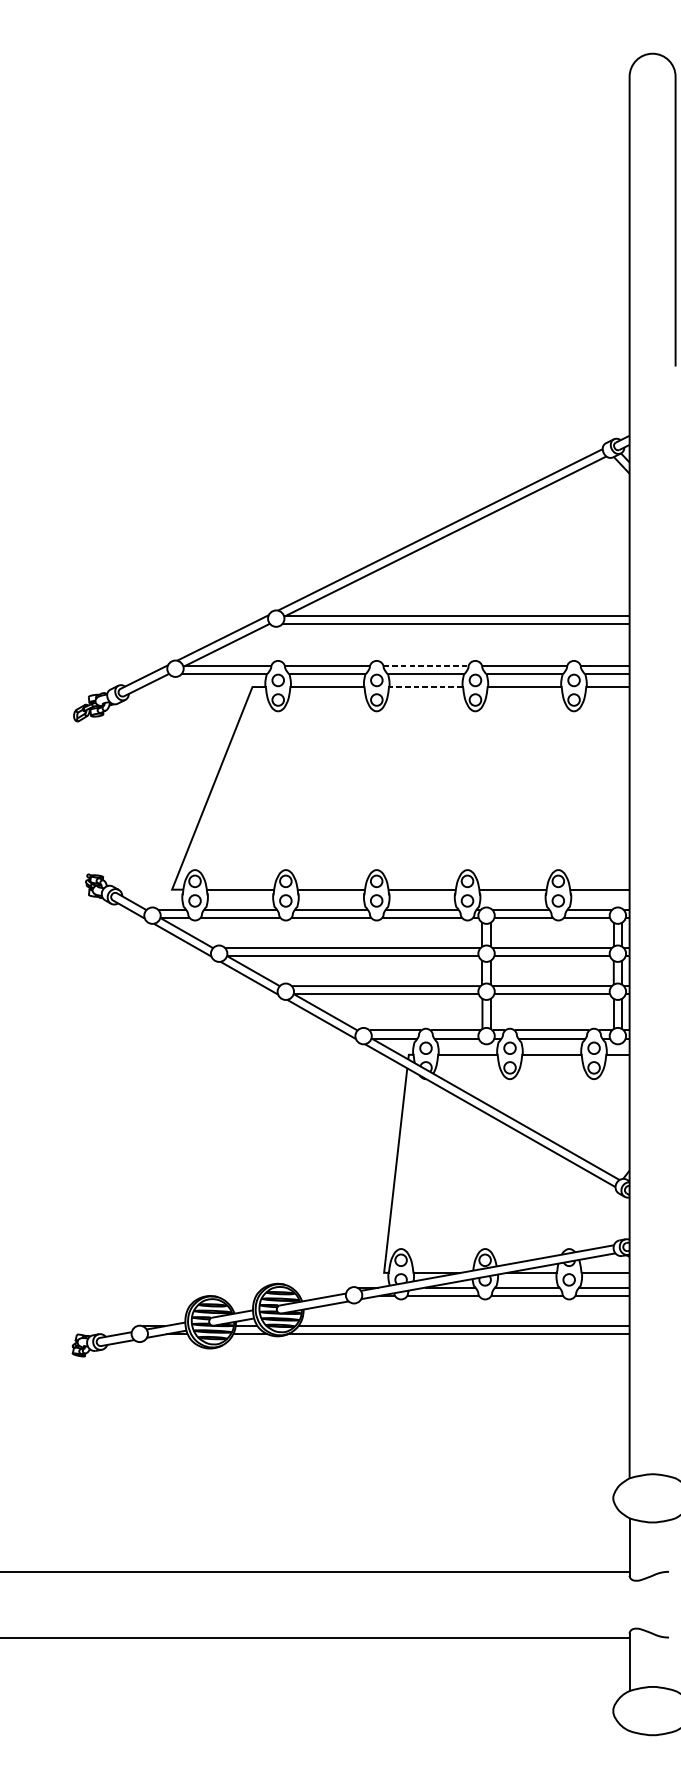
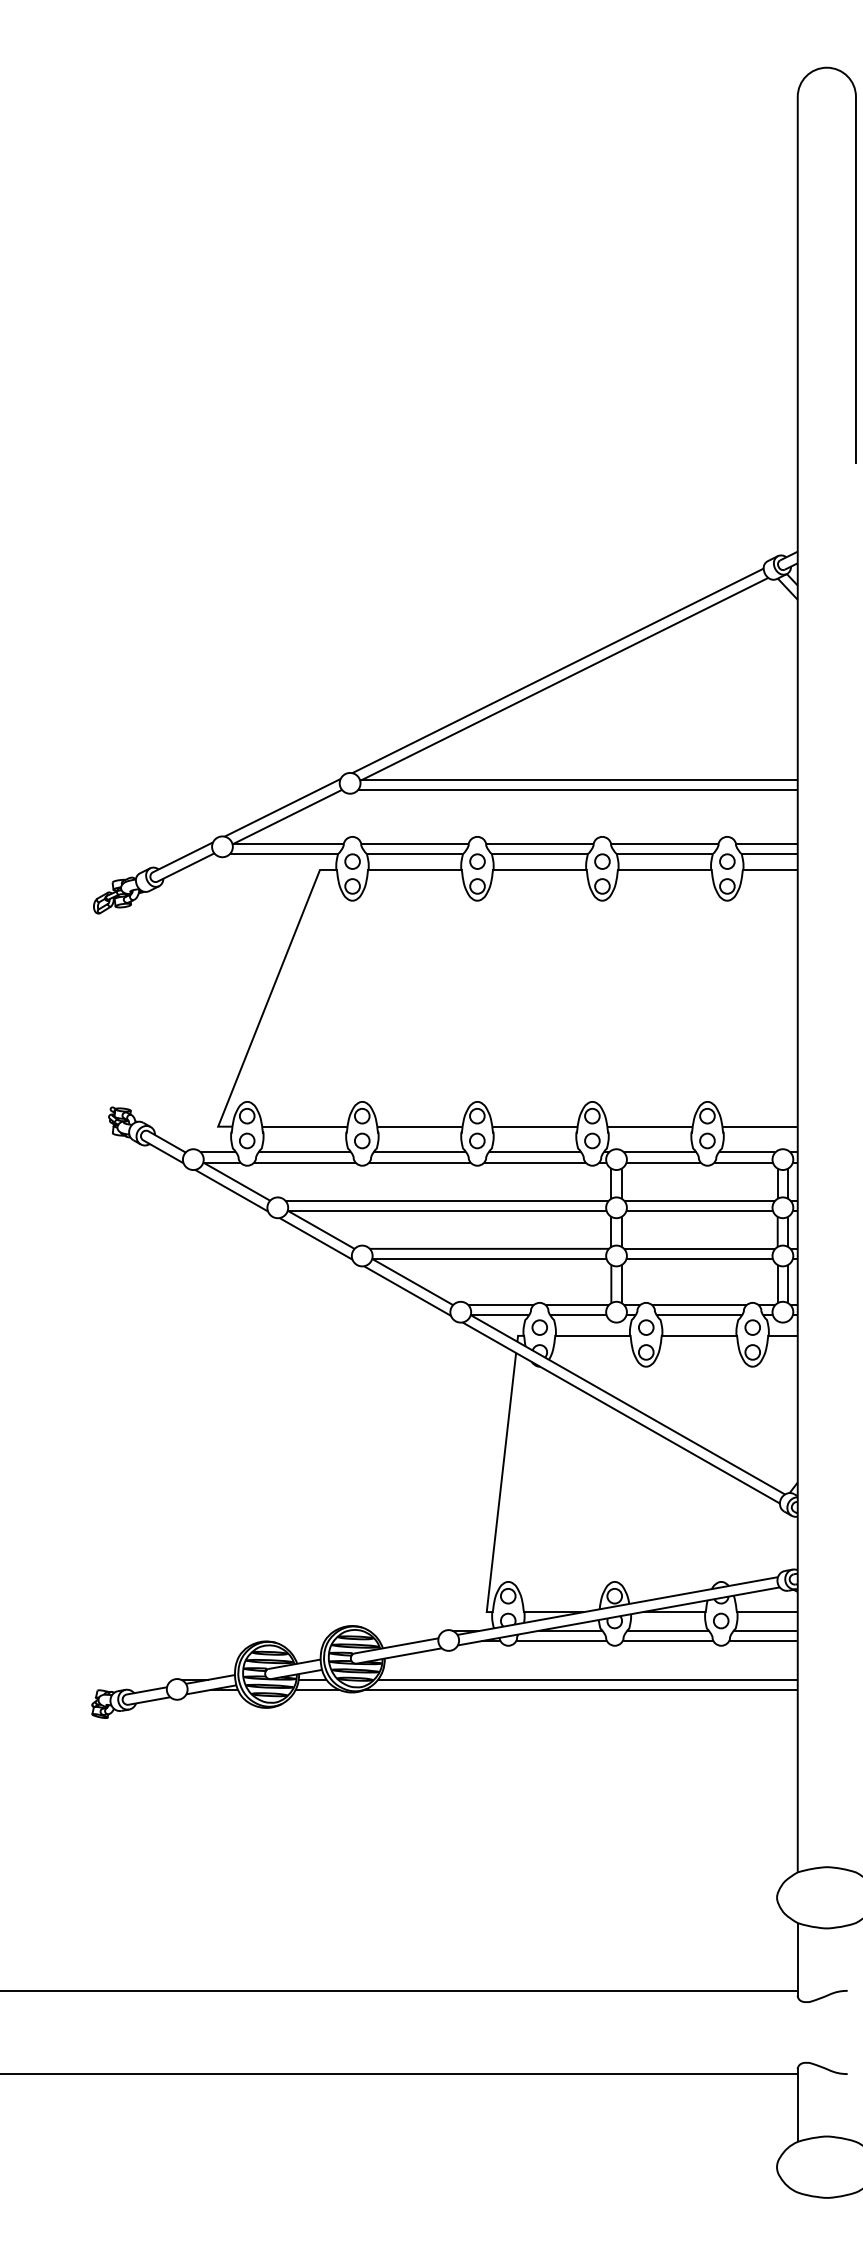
line: (425, 666) -> (539, 843), dashed -> solid
line: (425, 686) -> (539, 869), dashed -> solid

